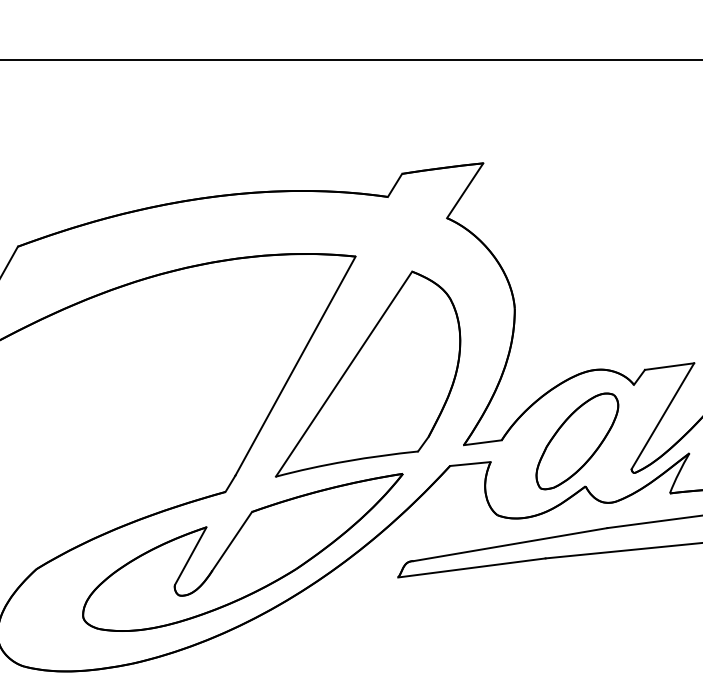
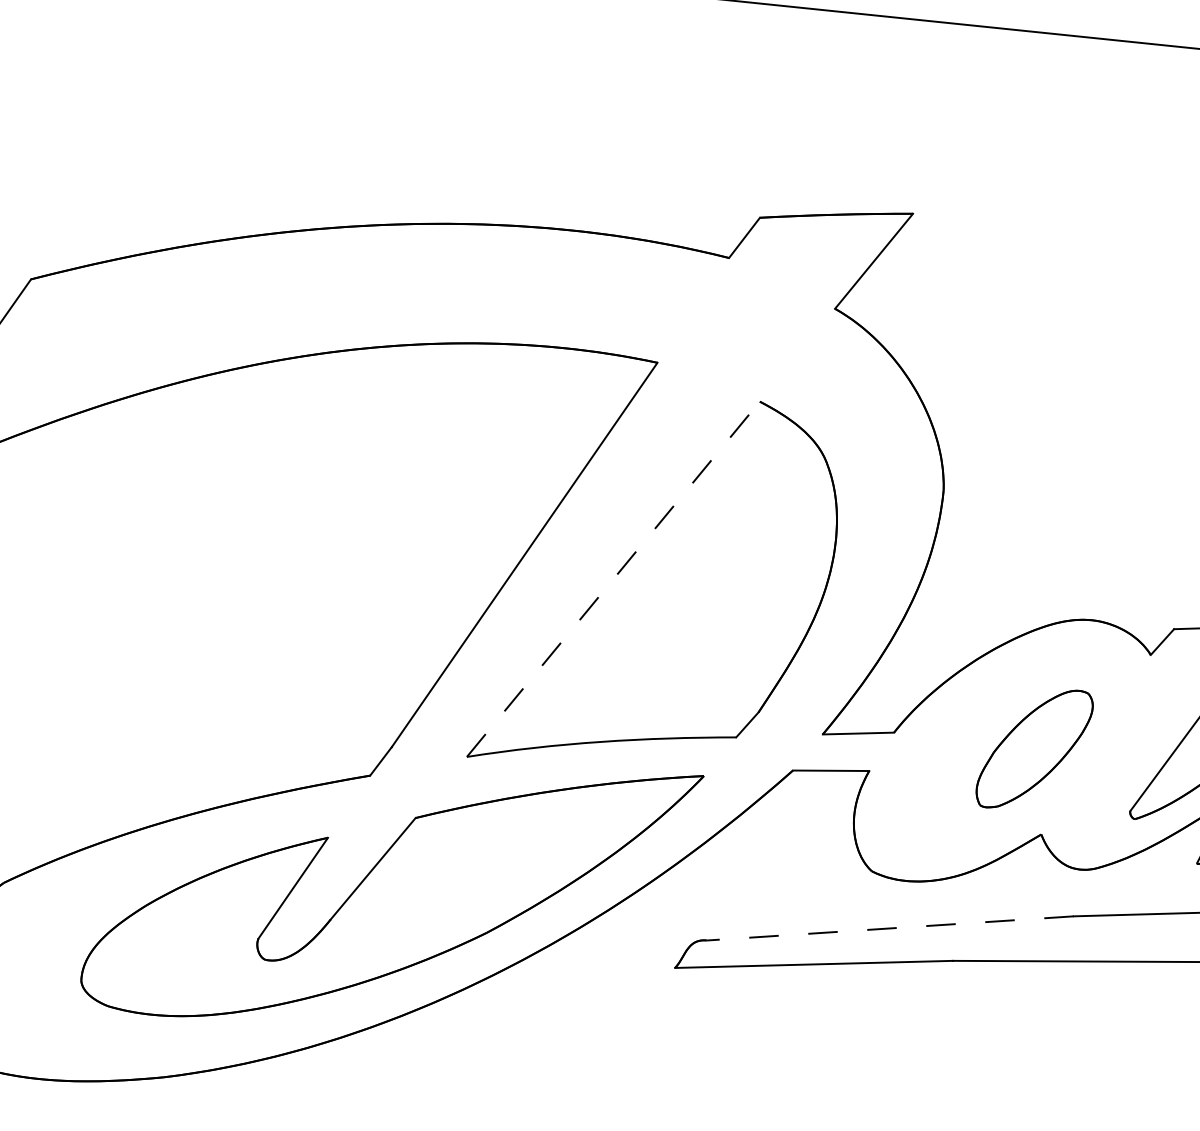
line: (344, 373) -> (614, 578), solid -> dashed
part: (577, 441) -> (1034, 749), size x0.7
line: (509, 544) -> (888, 928), solid -> dashed

